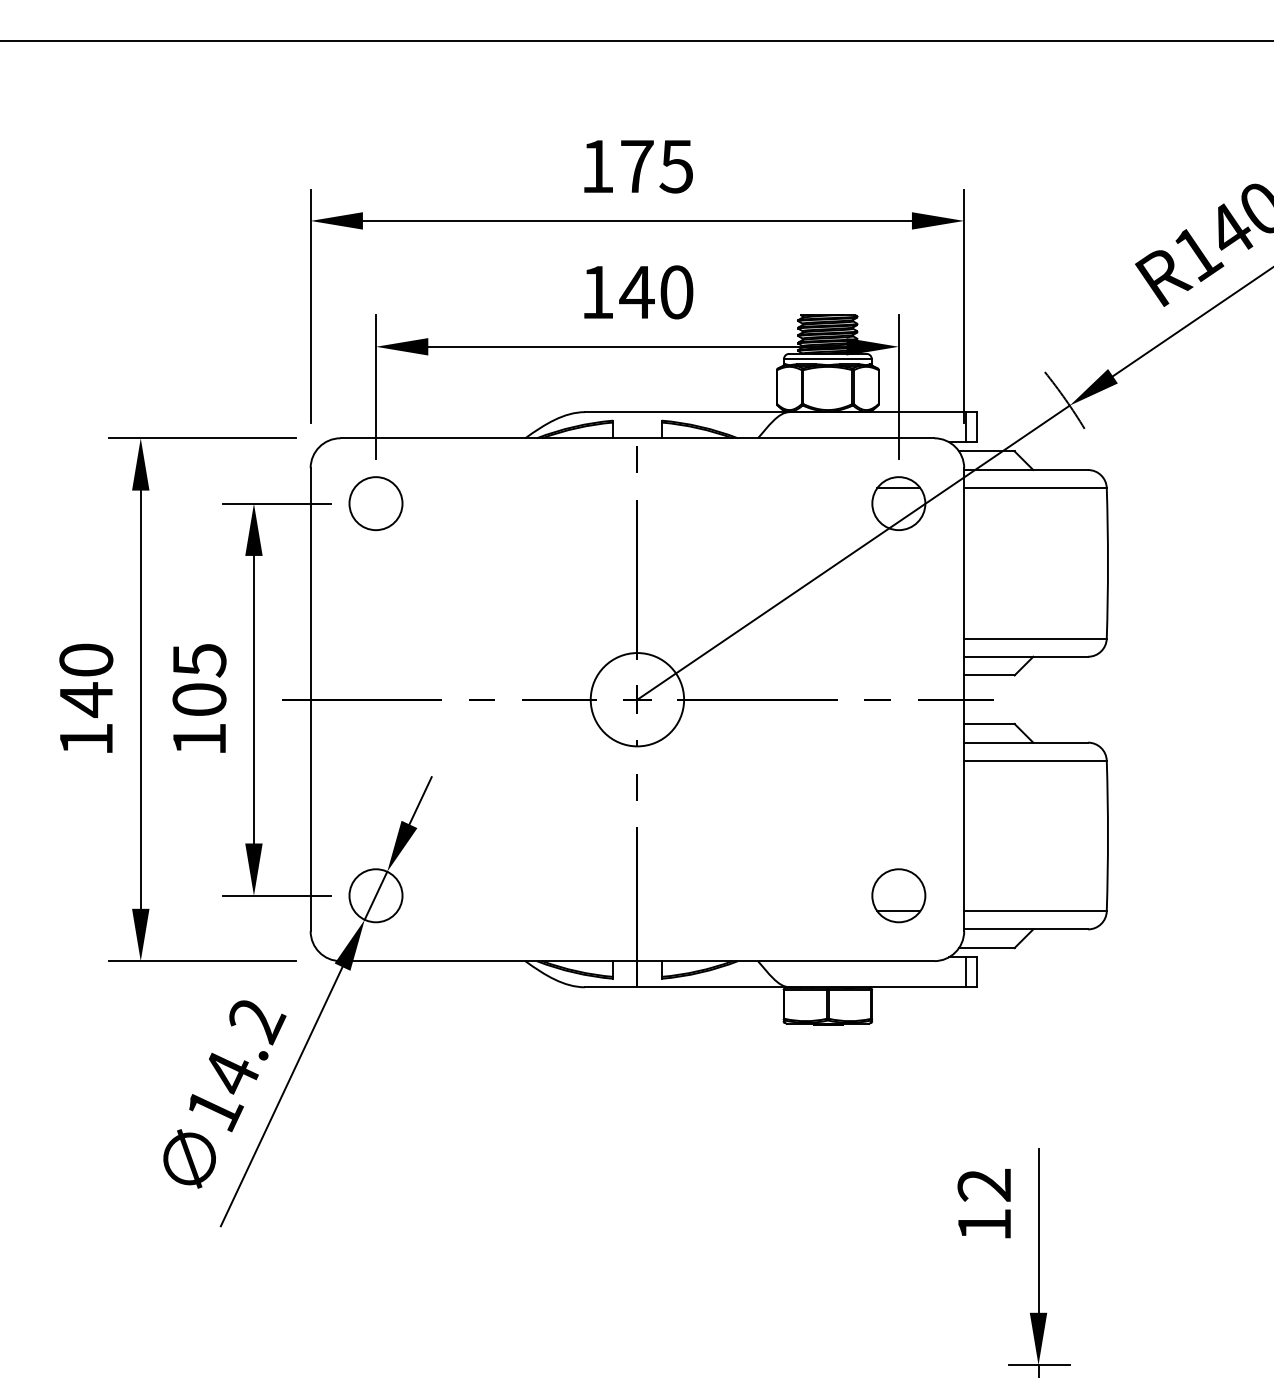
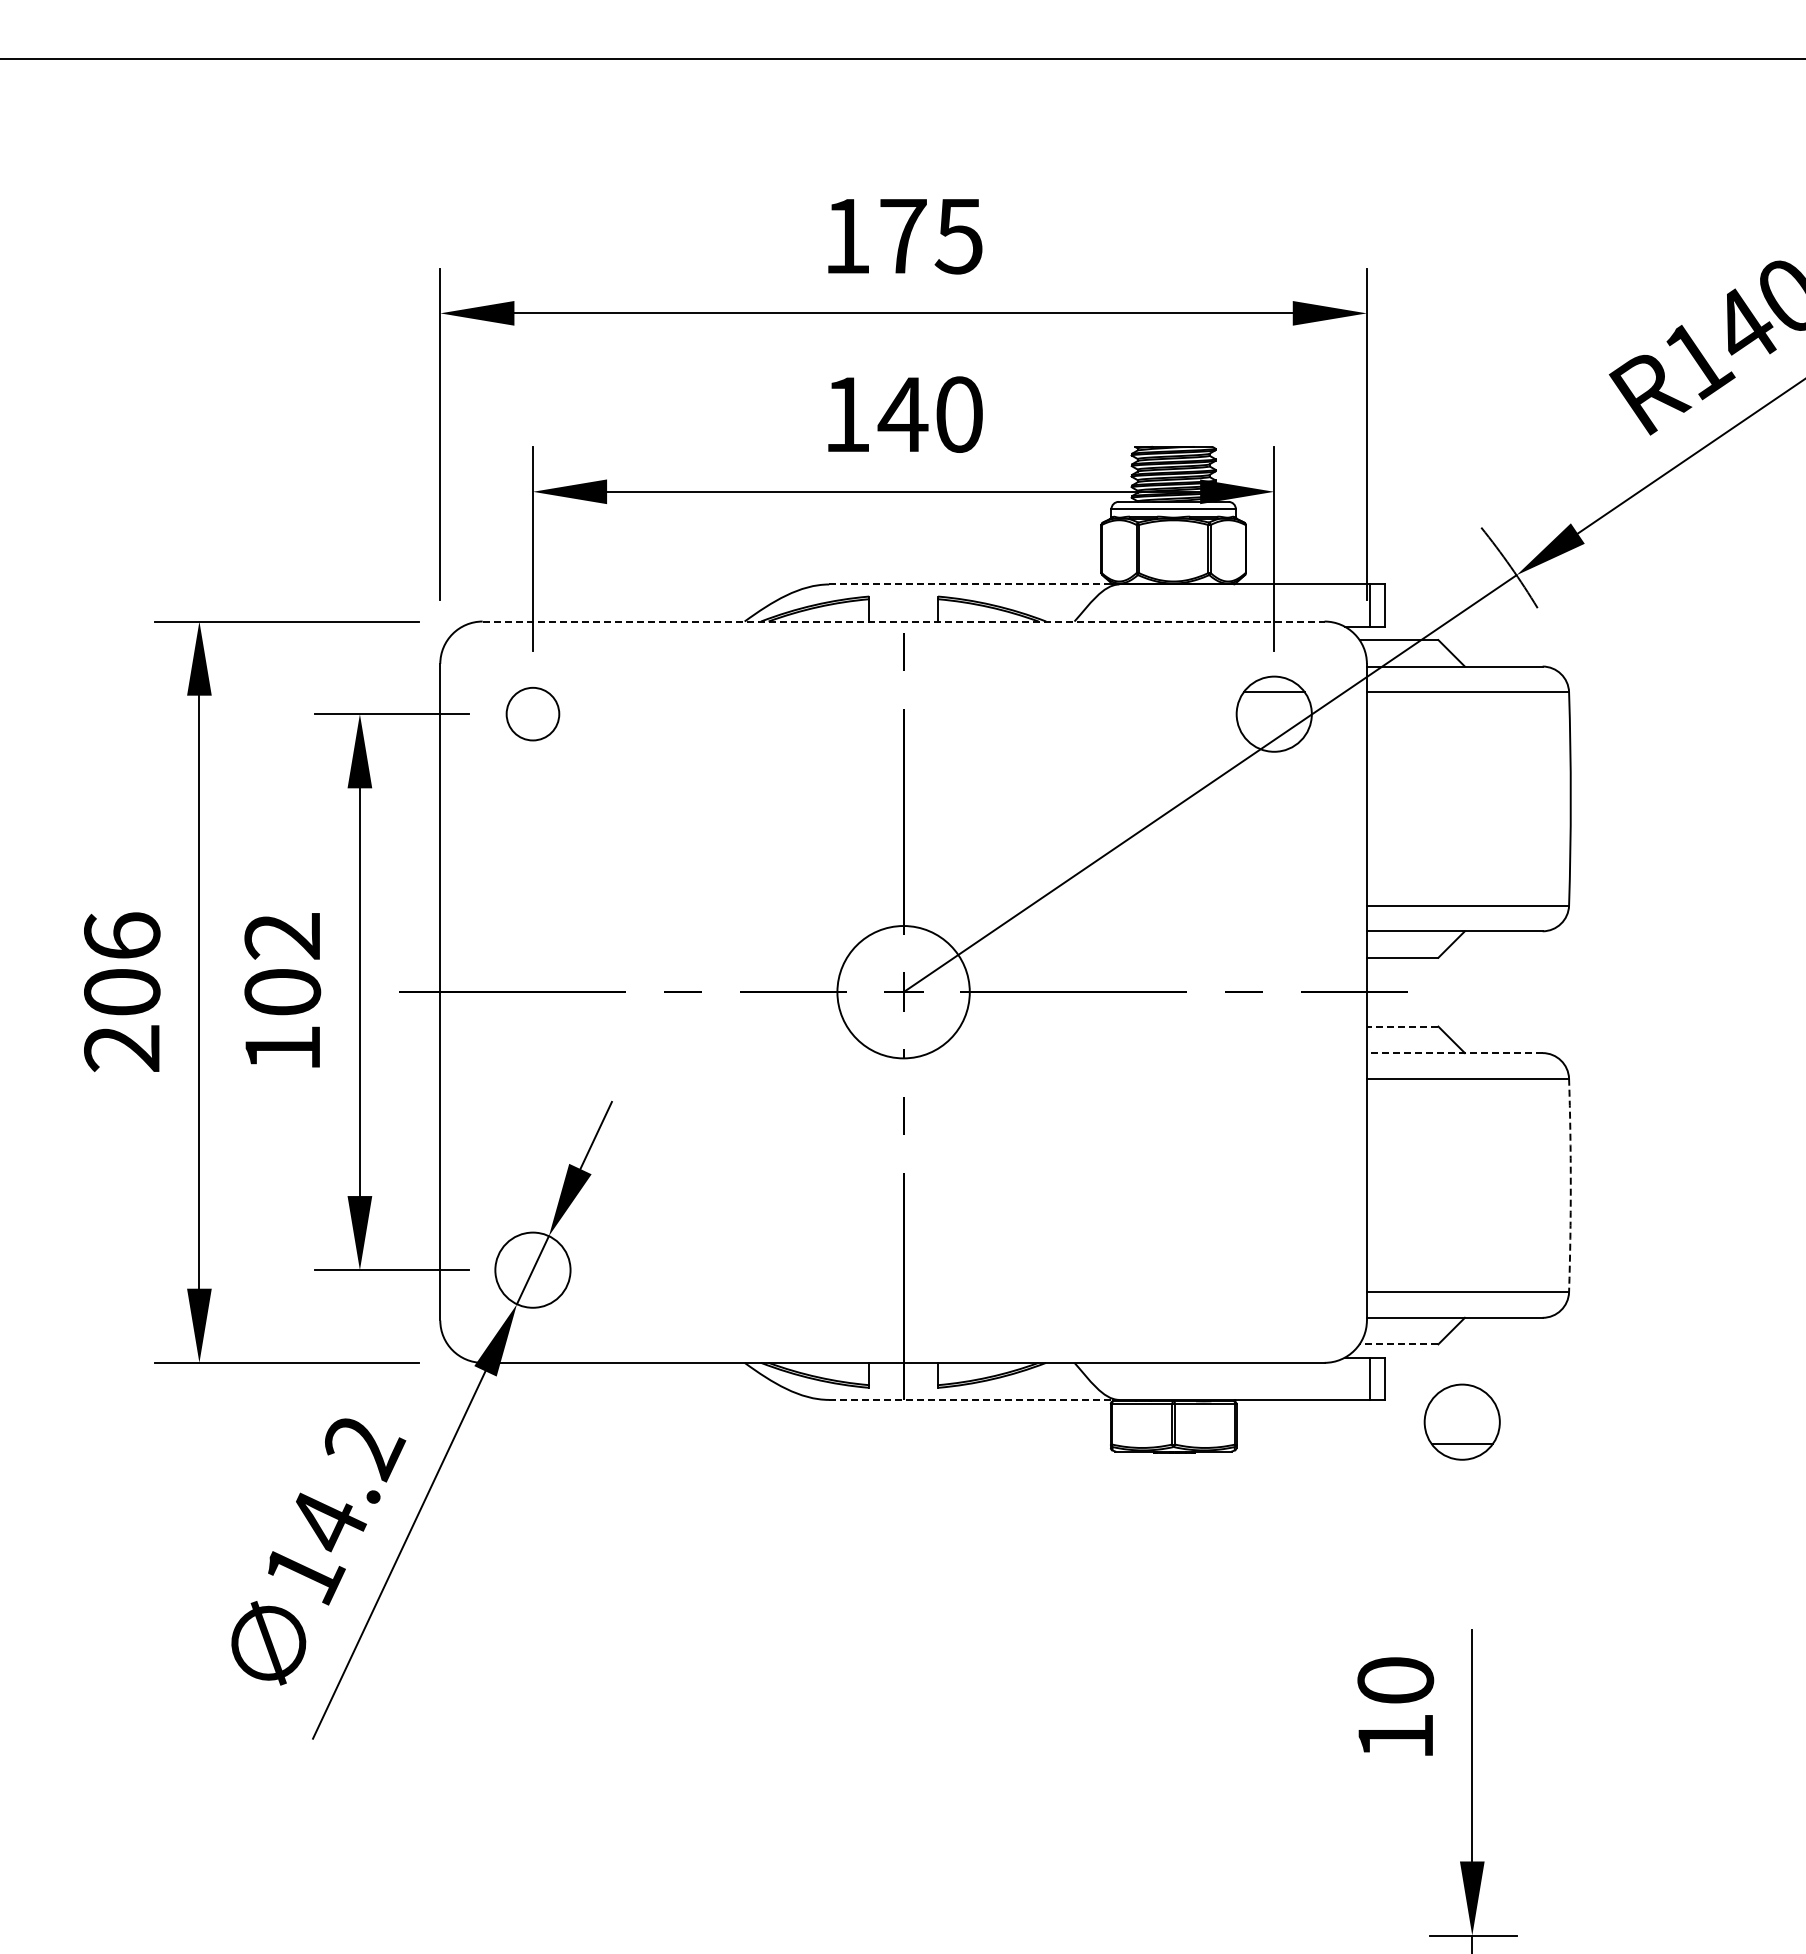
line: (687, 412) -> (974, 584), solid -> dashed
line: (637, 438) -> (903, 621), solid -> dashed
circle: (375, 503) -> (532, 713), size x0.7
text: (199, 661) -> (282, 937), 105 -> 102
text: (86, 699) -> (122, 992), 140 -> 206
line: (989, 723) -> (1402, 1026), solid -> dashed
line: (1025, 742) -> (1454, 1053), solid -> dashed
arc: (1107, 836) -> (1570, 1185), solid -> dashed
part: (898, 895) -> (1461, 1421), moved
line: (986, 948) -> (1398, 1344), solid -> dashed
line: (687, 986) -> (974, 1399), solid -> dashed
text: (984, 1185) -> (1395, 1680), 12 -> 10

